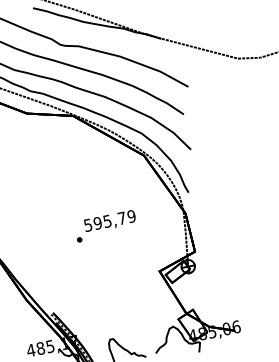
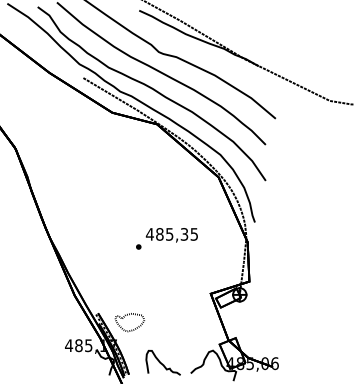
text: (109, 221) -> (171, 234), 595,79 -> 485,35
part: (84, 308) -> (129, 315), added

